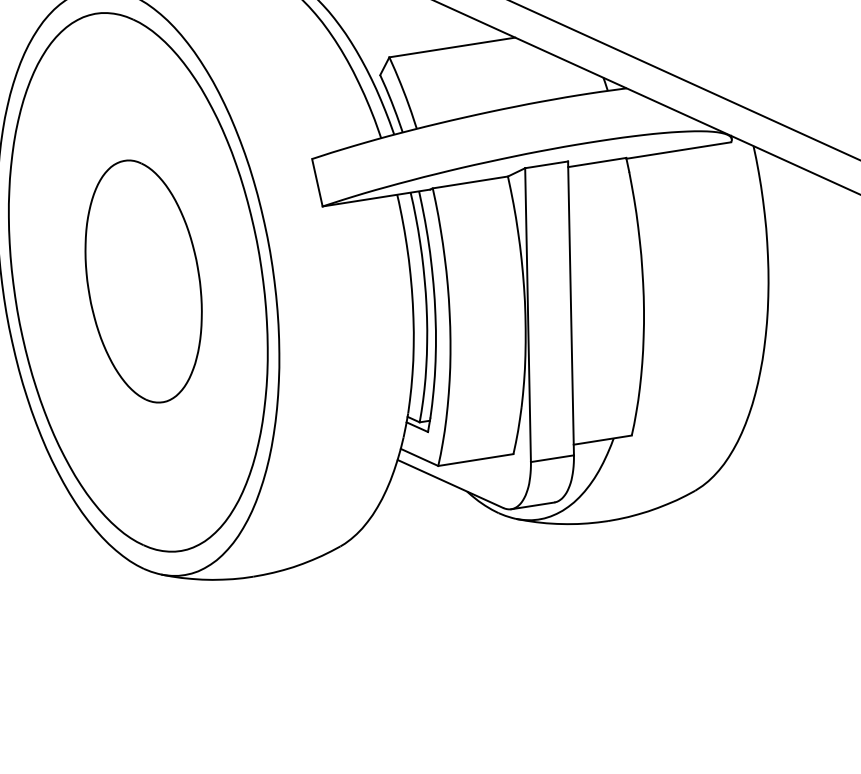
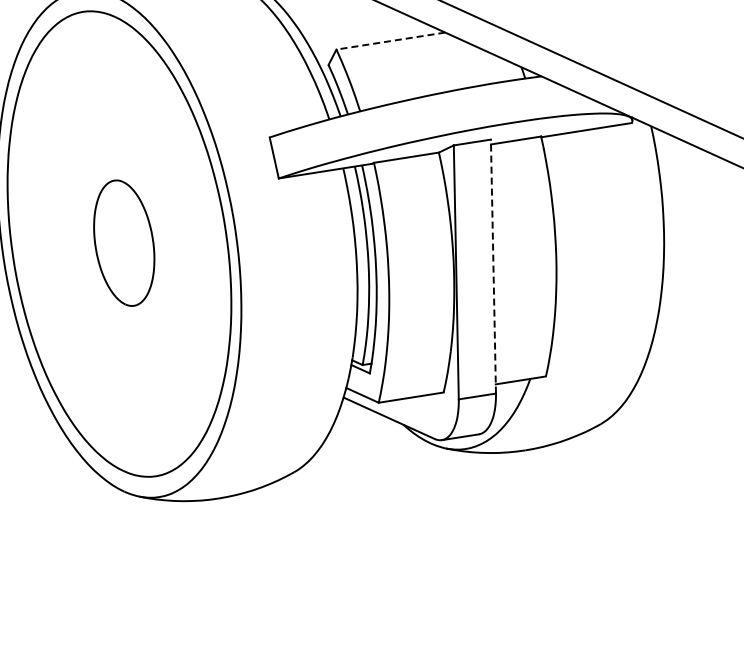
line: (451, 47) -> (390, 41), solid -> dashed
part: (144, 280) -> (124, 242), size x0.6
line: (571, 308) -> (493, 266), solid -> dashed

